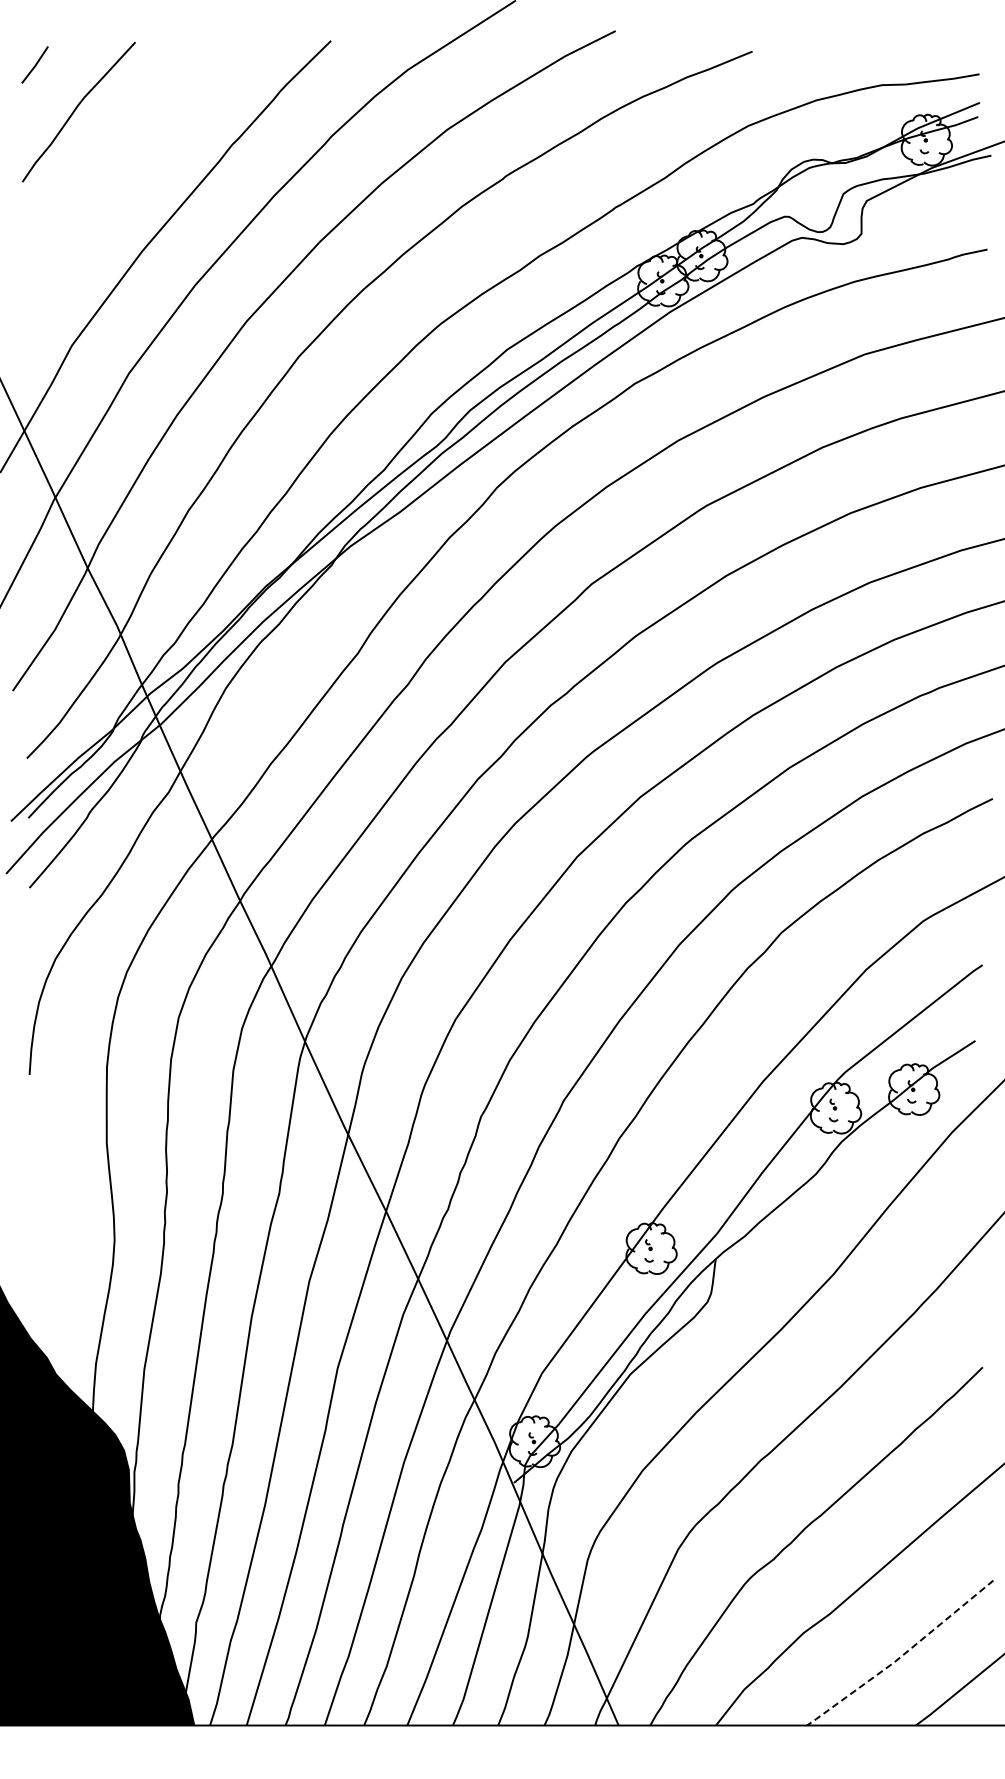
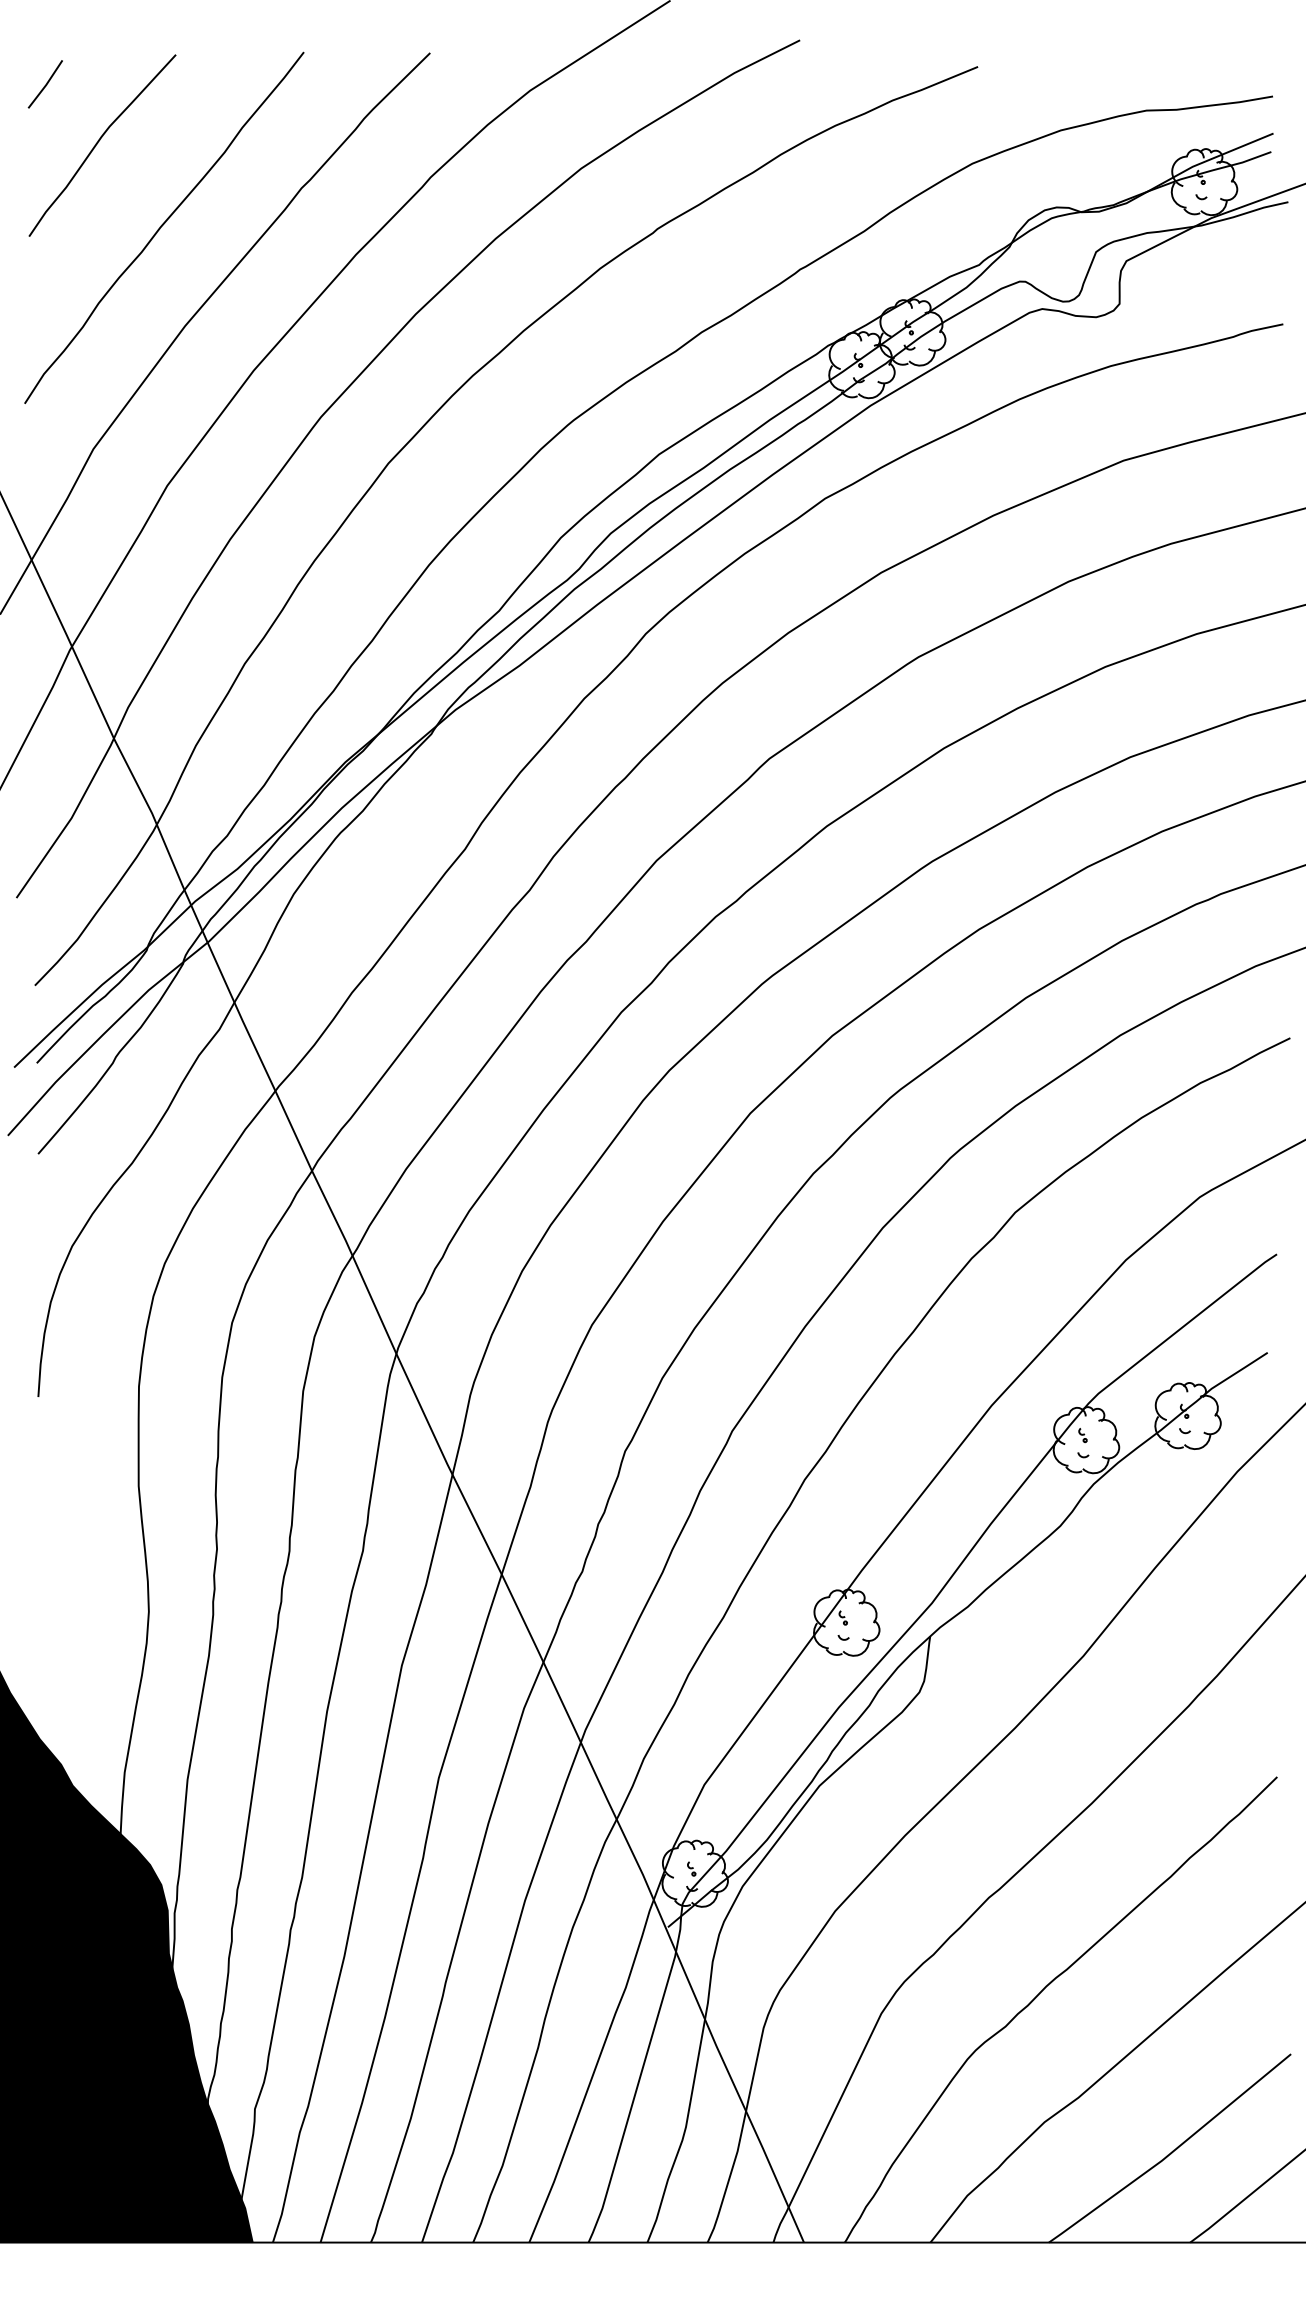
curve: (126, 173) -> (164, 225), added
line: (900, 1656) -> (1170, 2152), dashed -> solid

